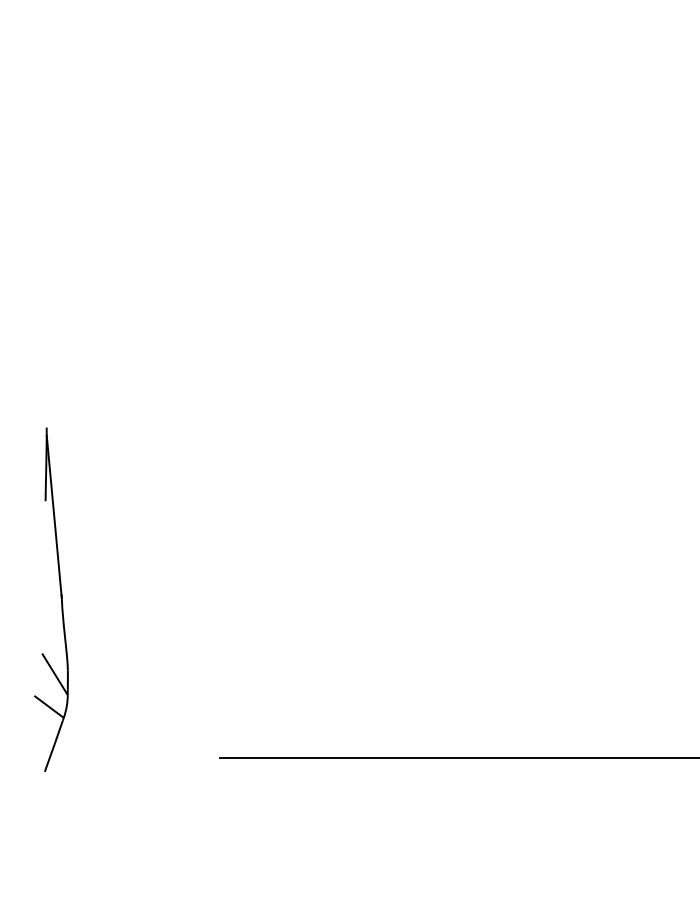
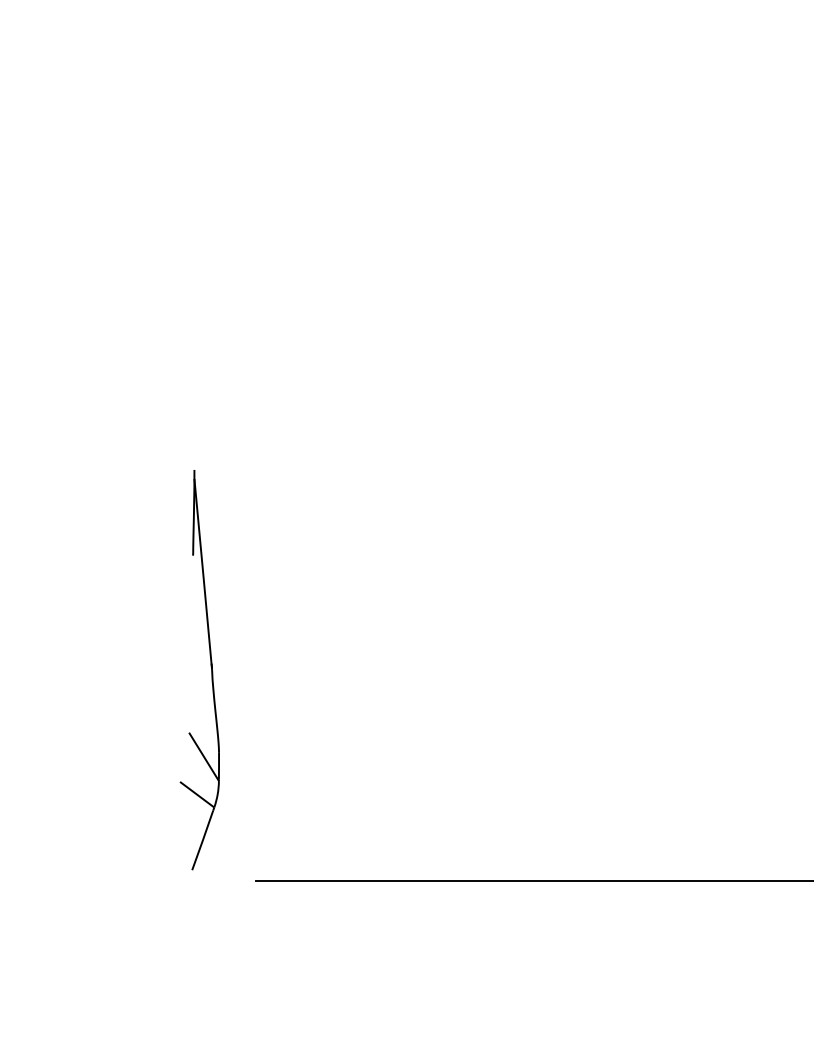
part: (60, 596) -> (210, 666), moved

